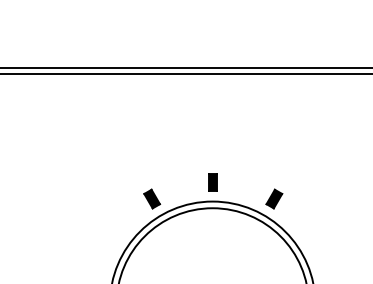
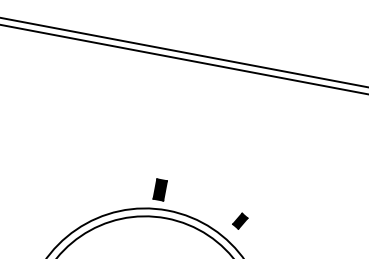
part: (212, 182) -> (159, 189), moved
part: (152, 198) -> (98, 193), removed
part: (274, 198) -> (240, 220), size x0.7

